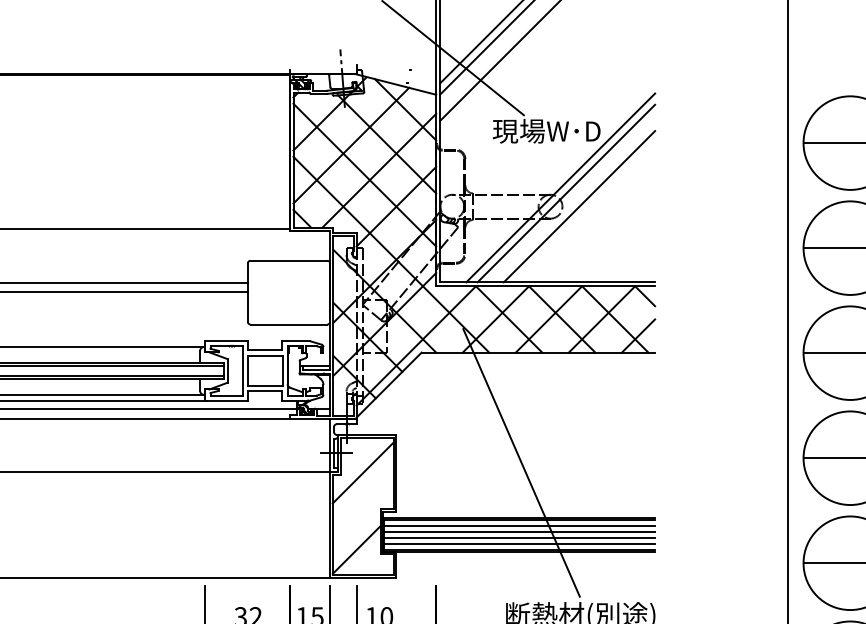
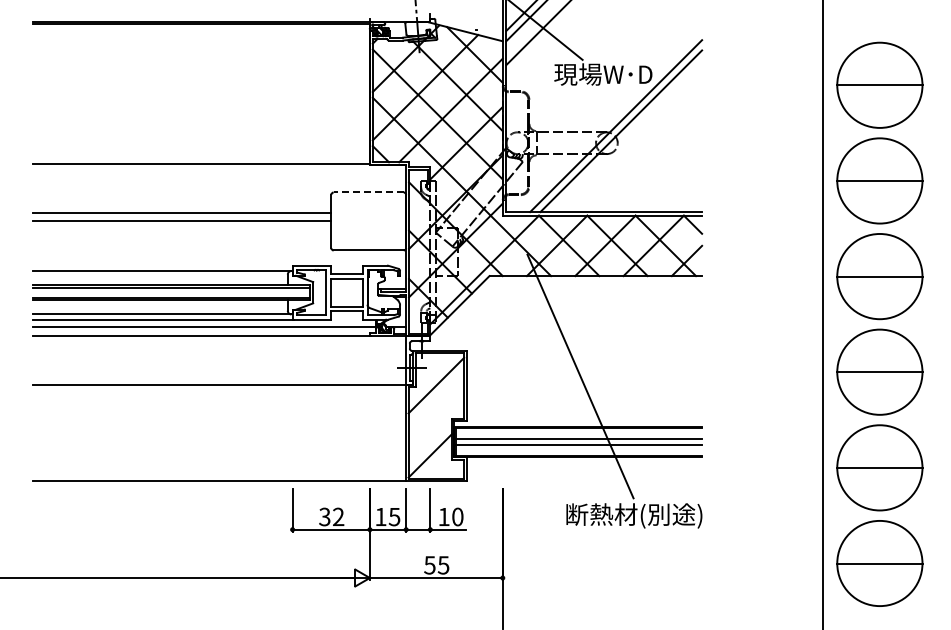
line: (579, 207) -> (633, 143), removed
line: (288, 260) -> (368, 192), solid -> dashed
line: (519, 525) -> (578, 433), removed
line: (519, 544) -> (578, 450), removed

